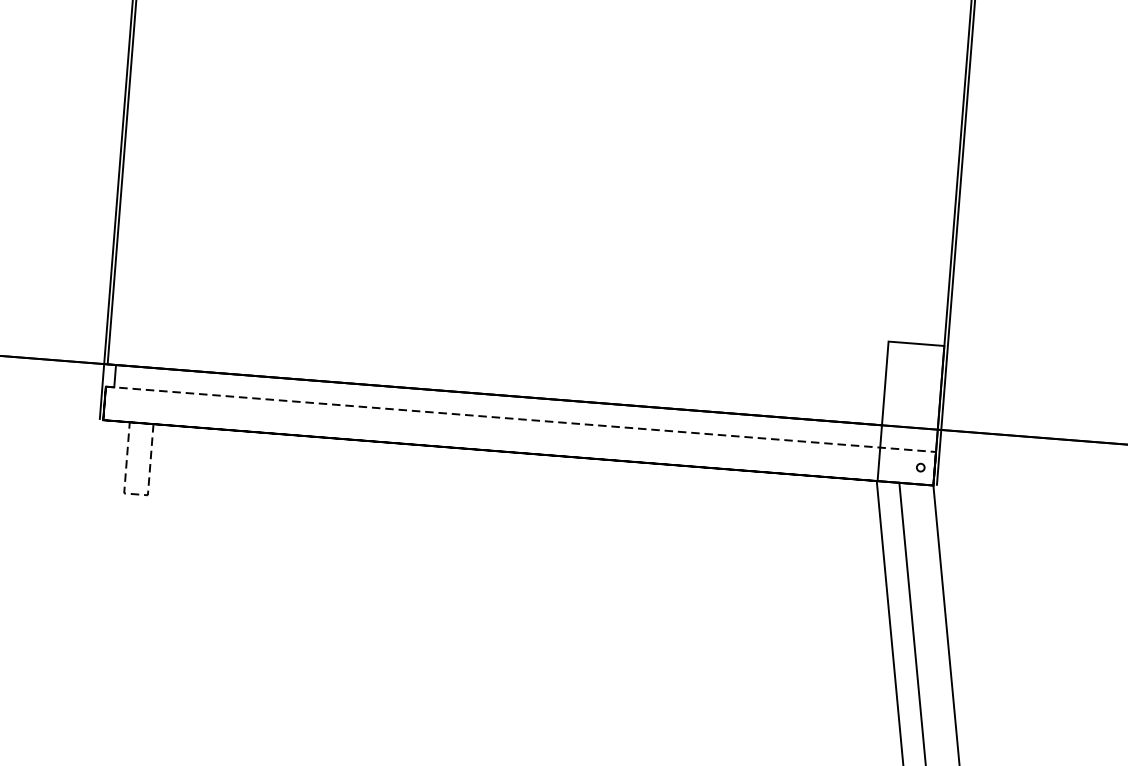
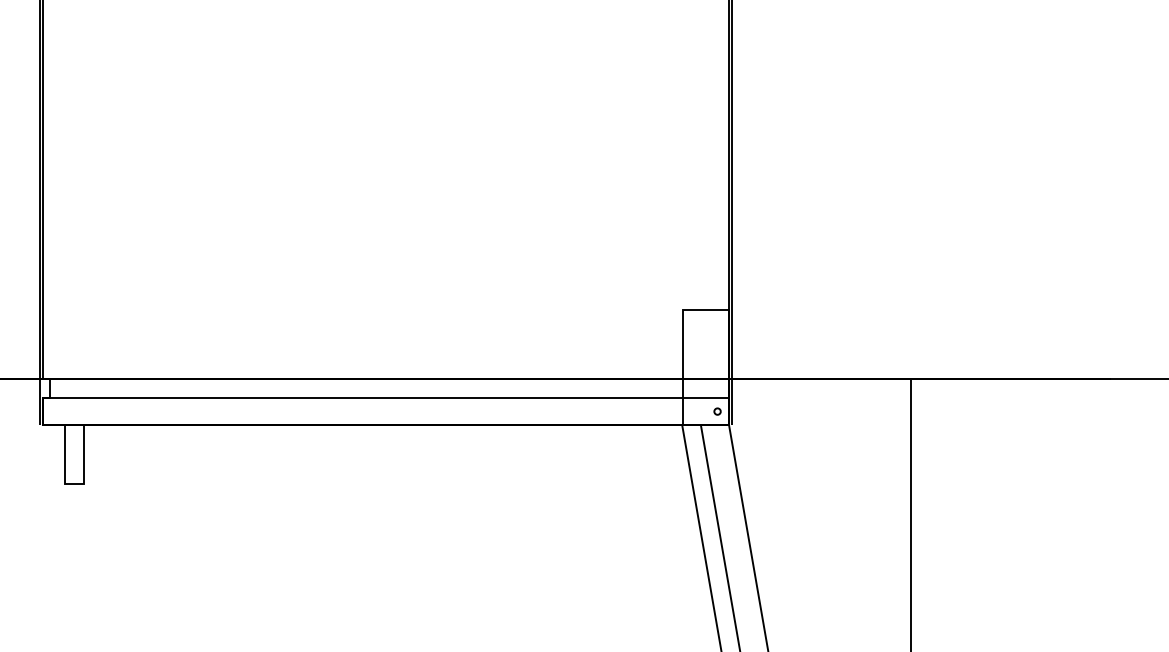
line: (521, 419) -> (386, 397), dashed -> solid
line: (136, 494) -> (74, 484), dashed -> solid

